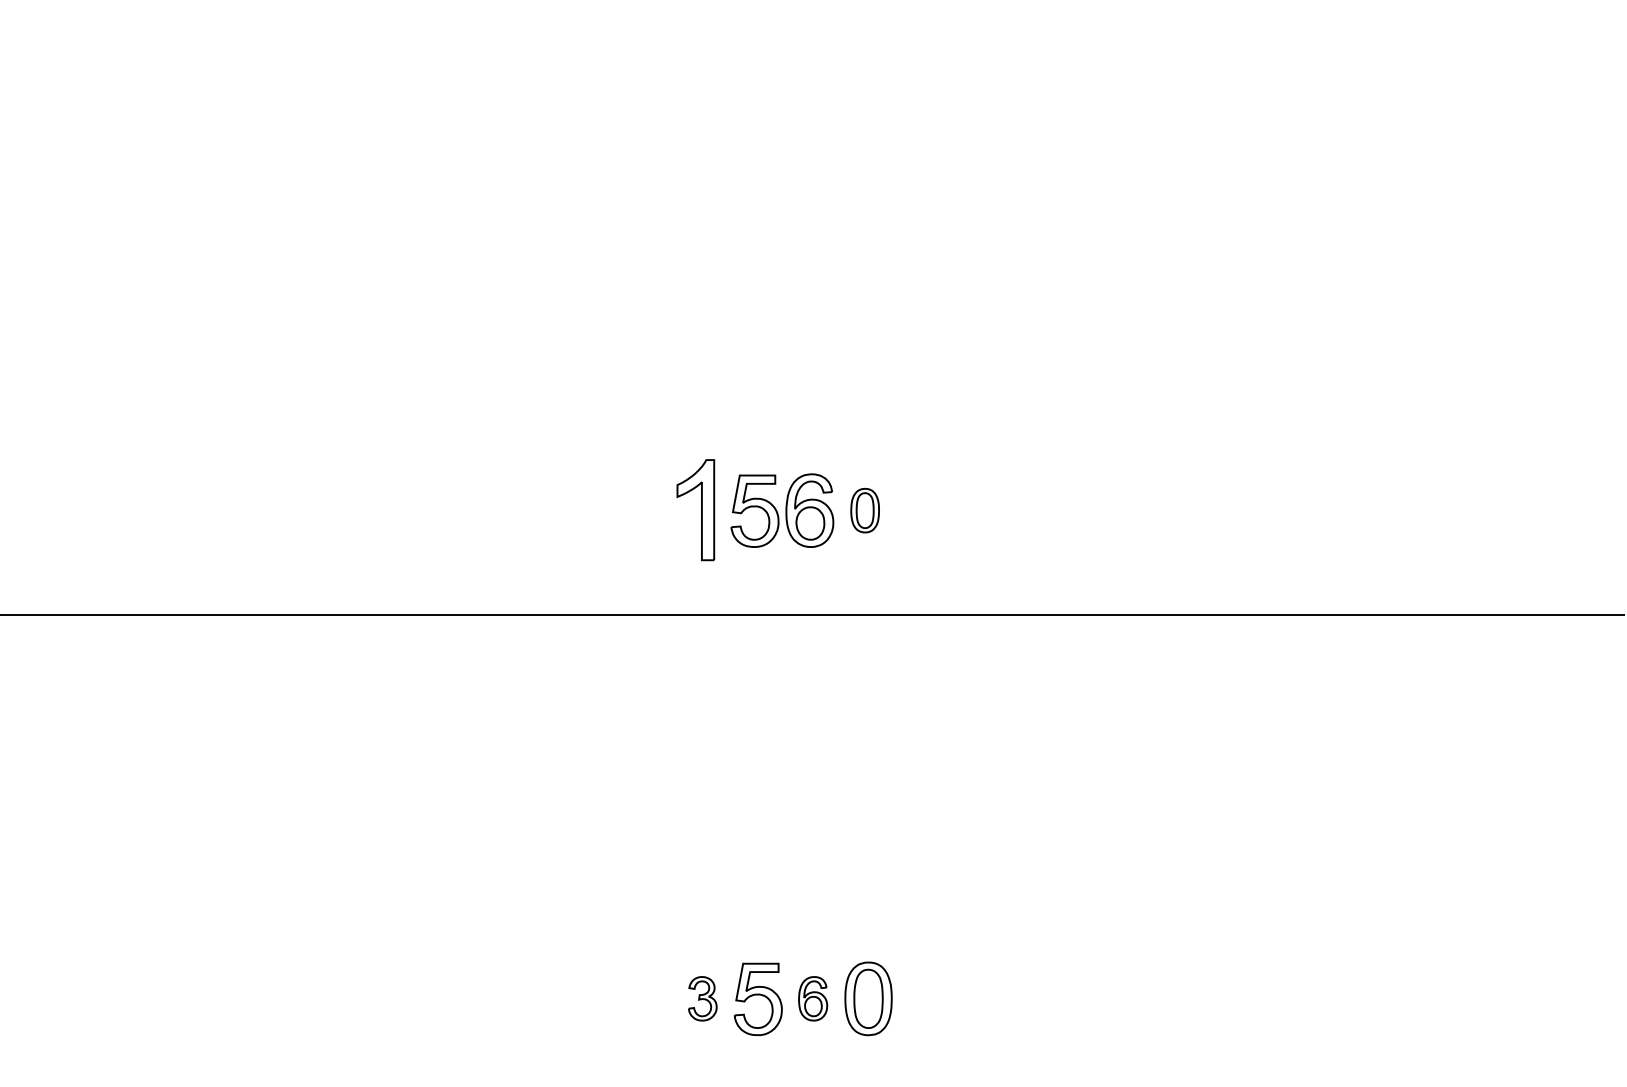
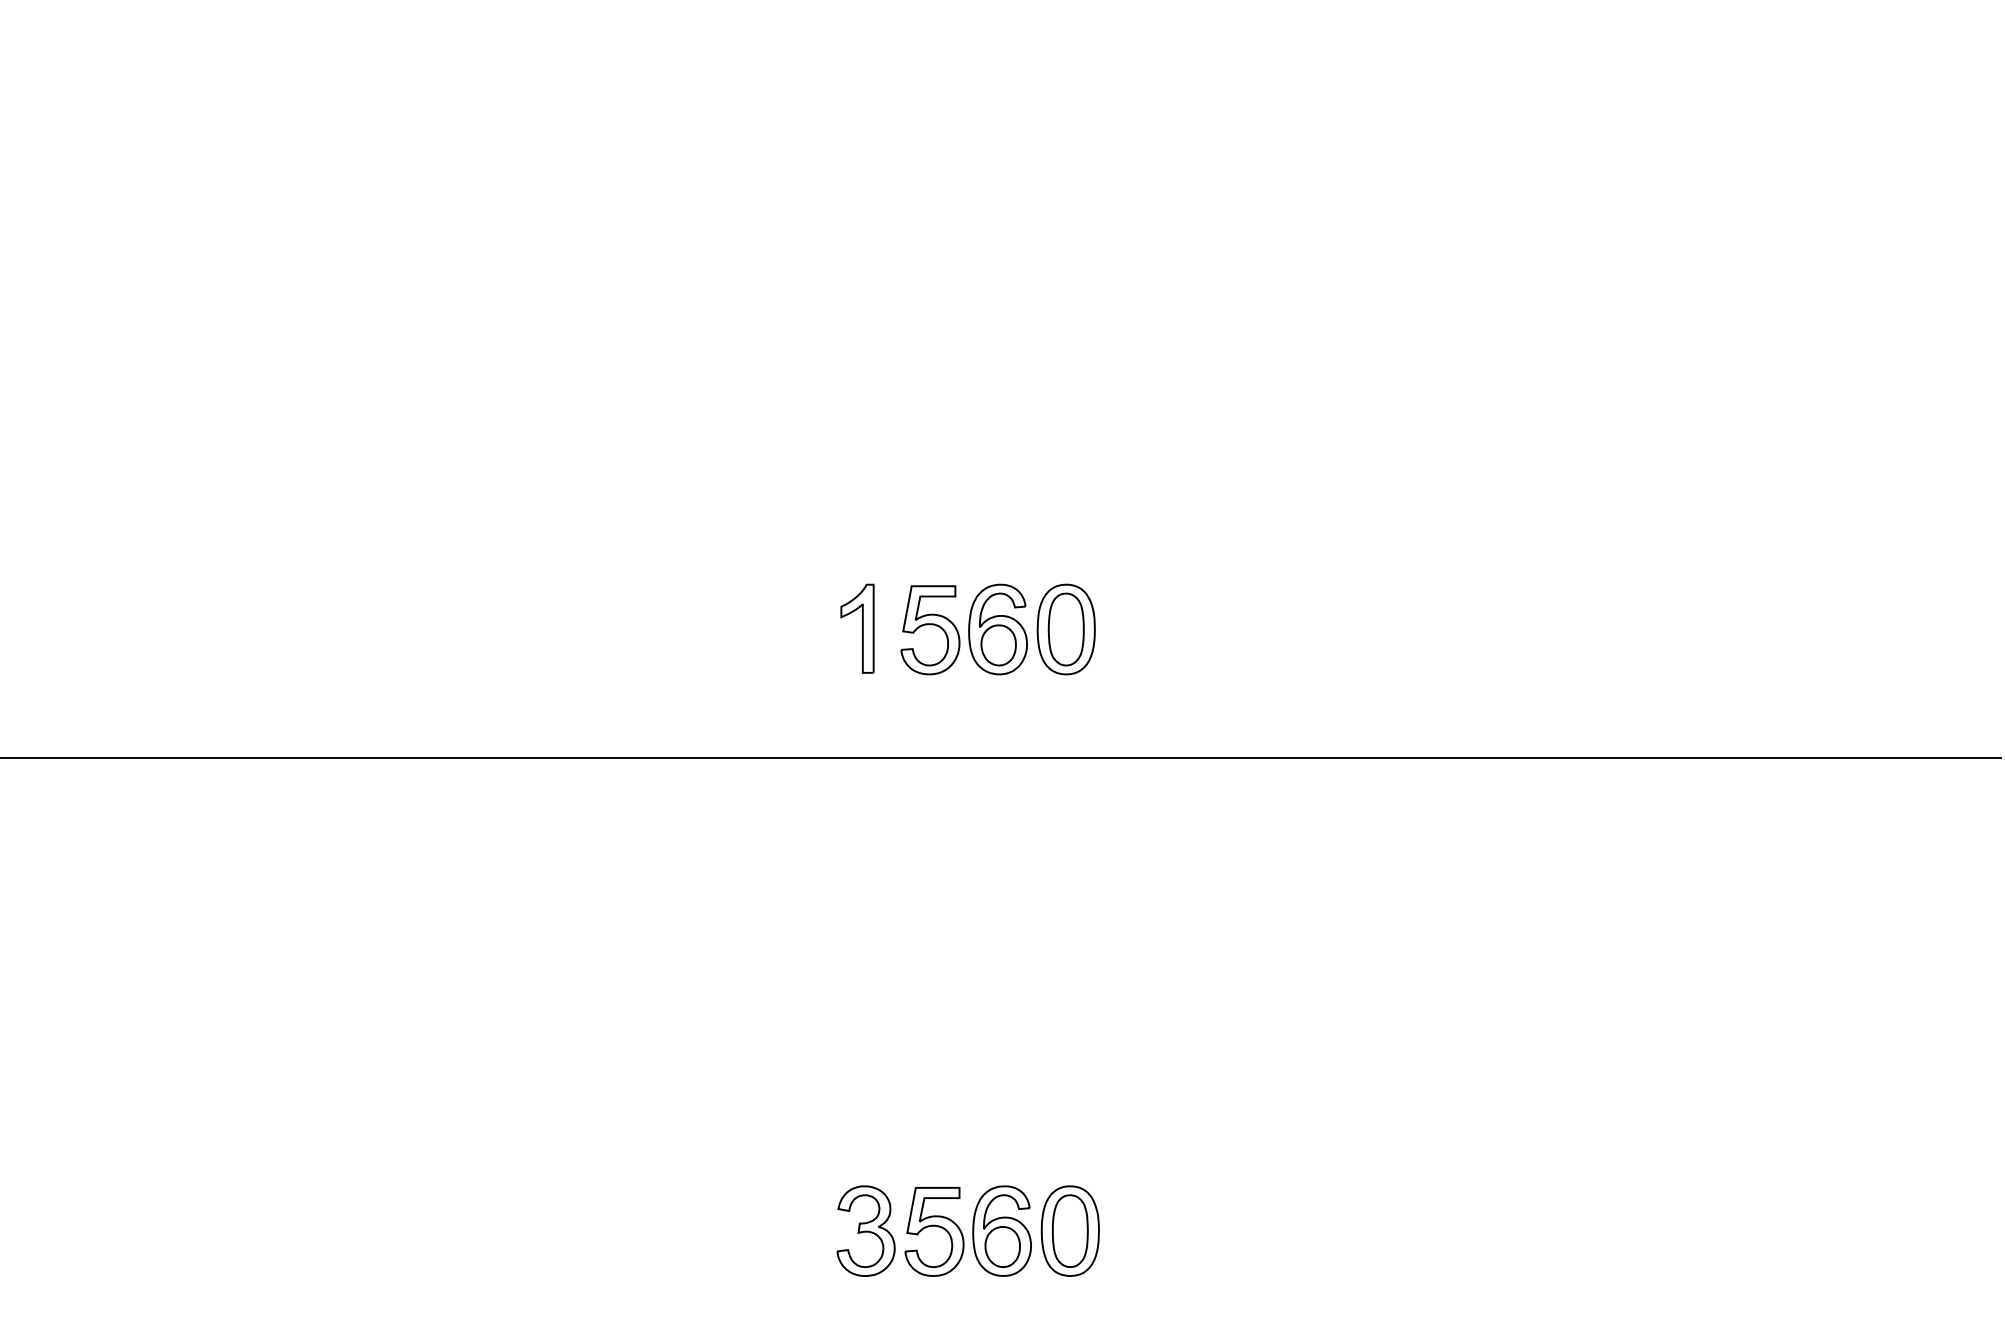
part: (695, 509) -> (857, 628), size x0.71
part: (864, 510) -> (1065, 629), size x1.67
part: (702, 998) -> (865, 1230), size x1.67
part: (812, 998) -> (1001, 1230), size x1.67

